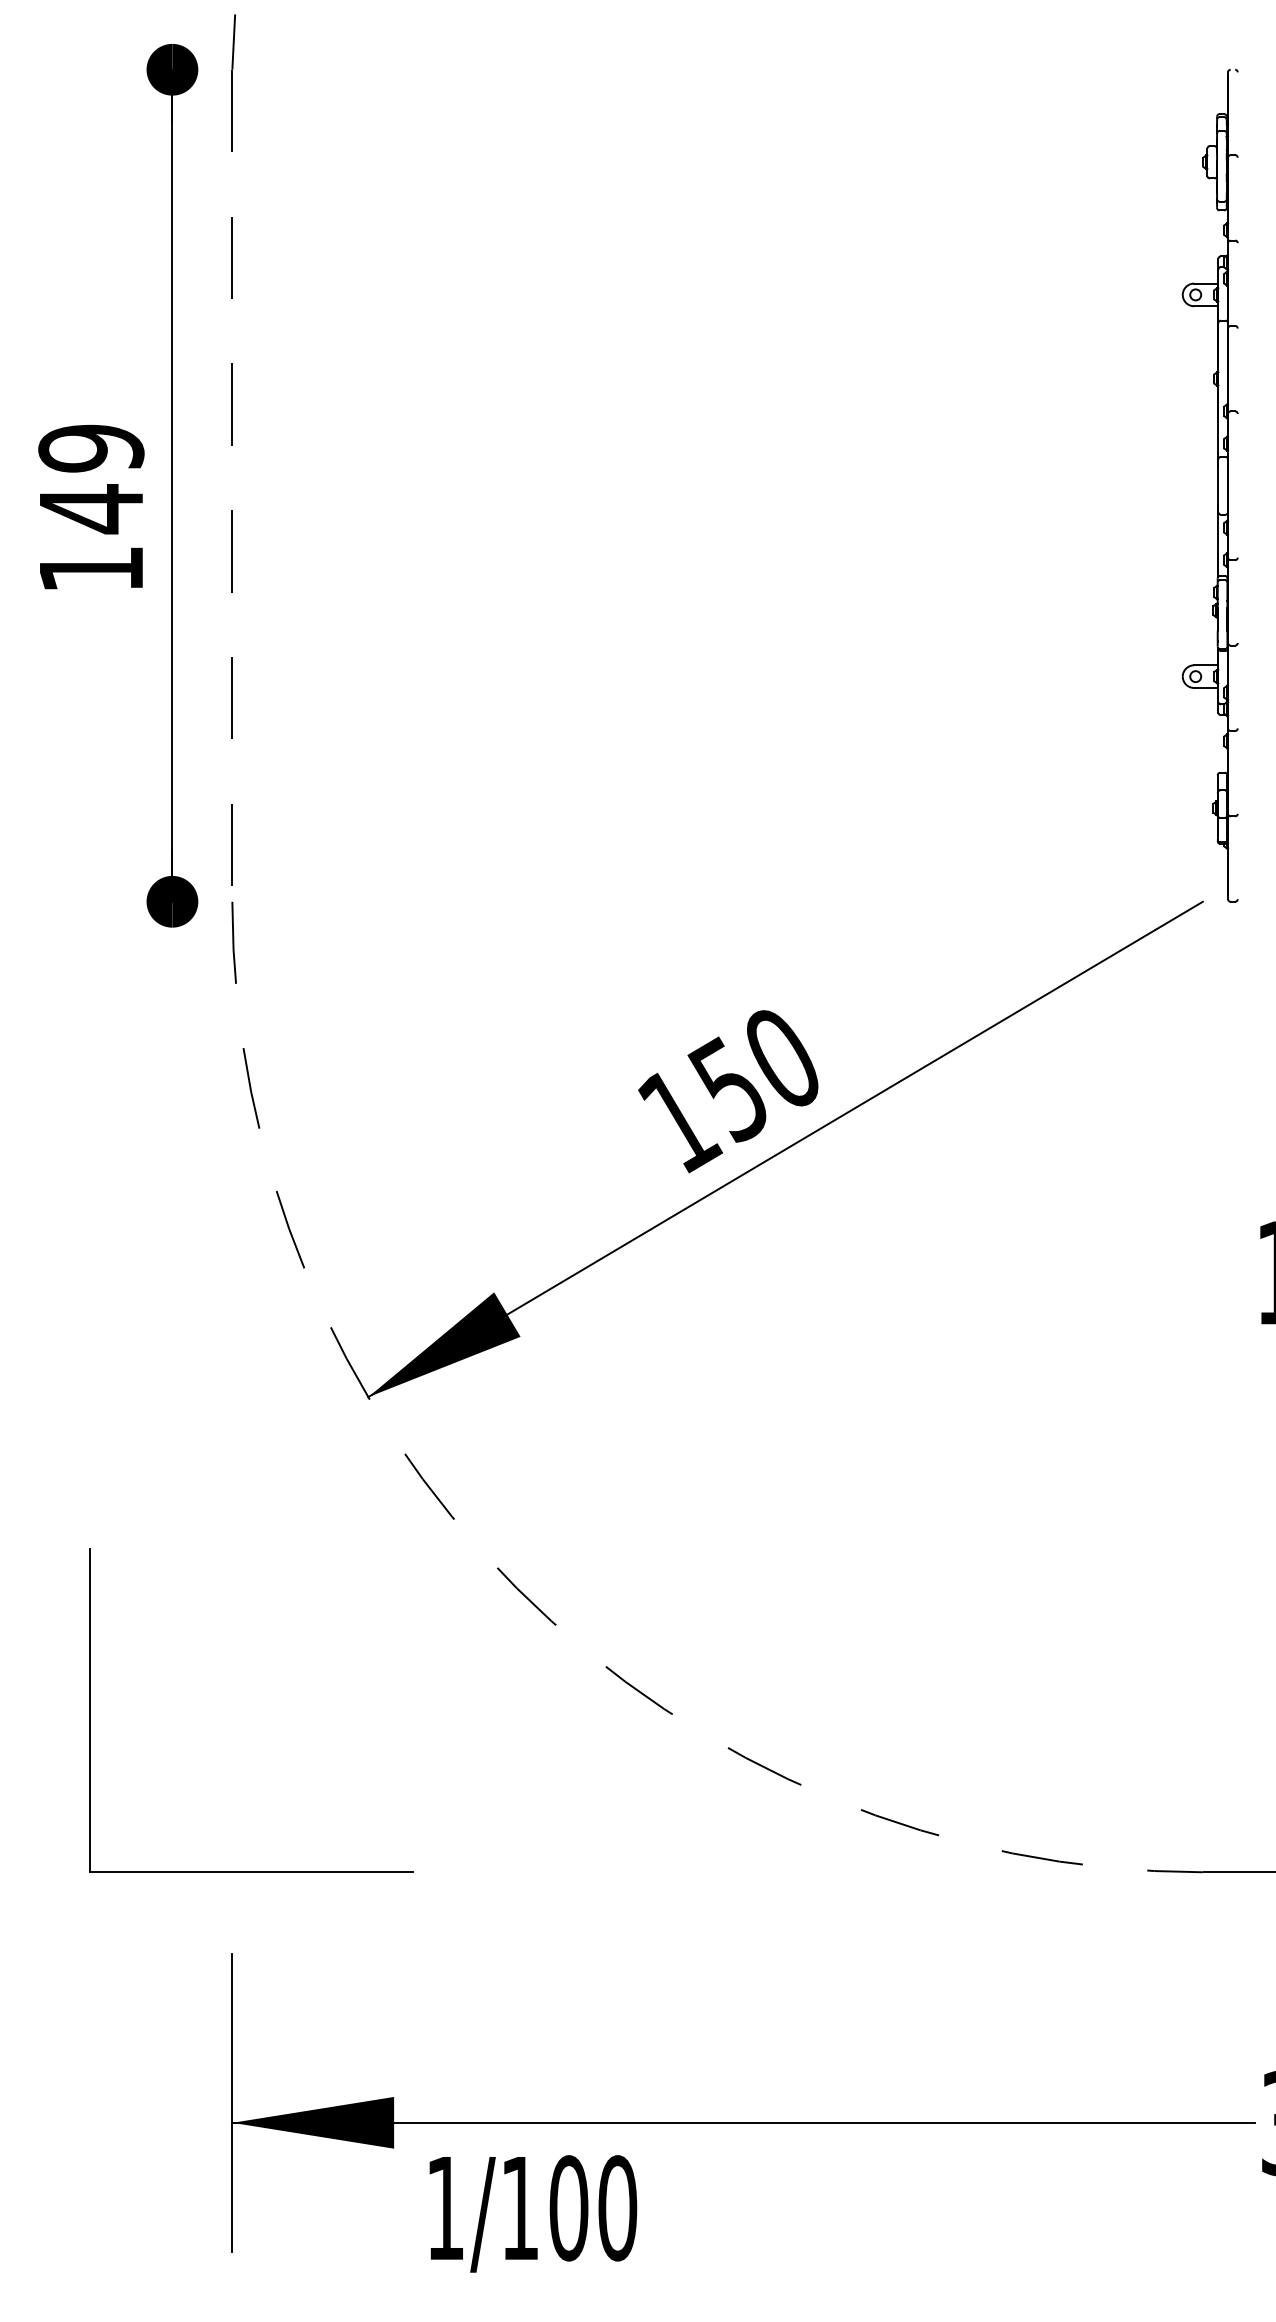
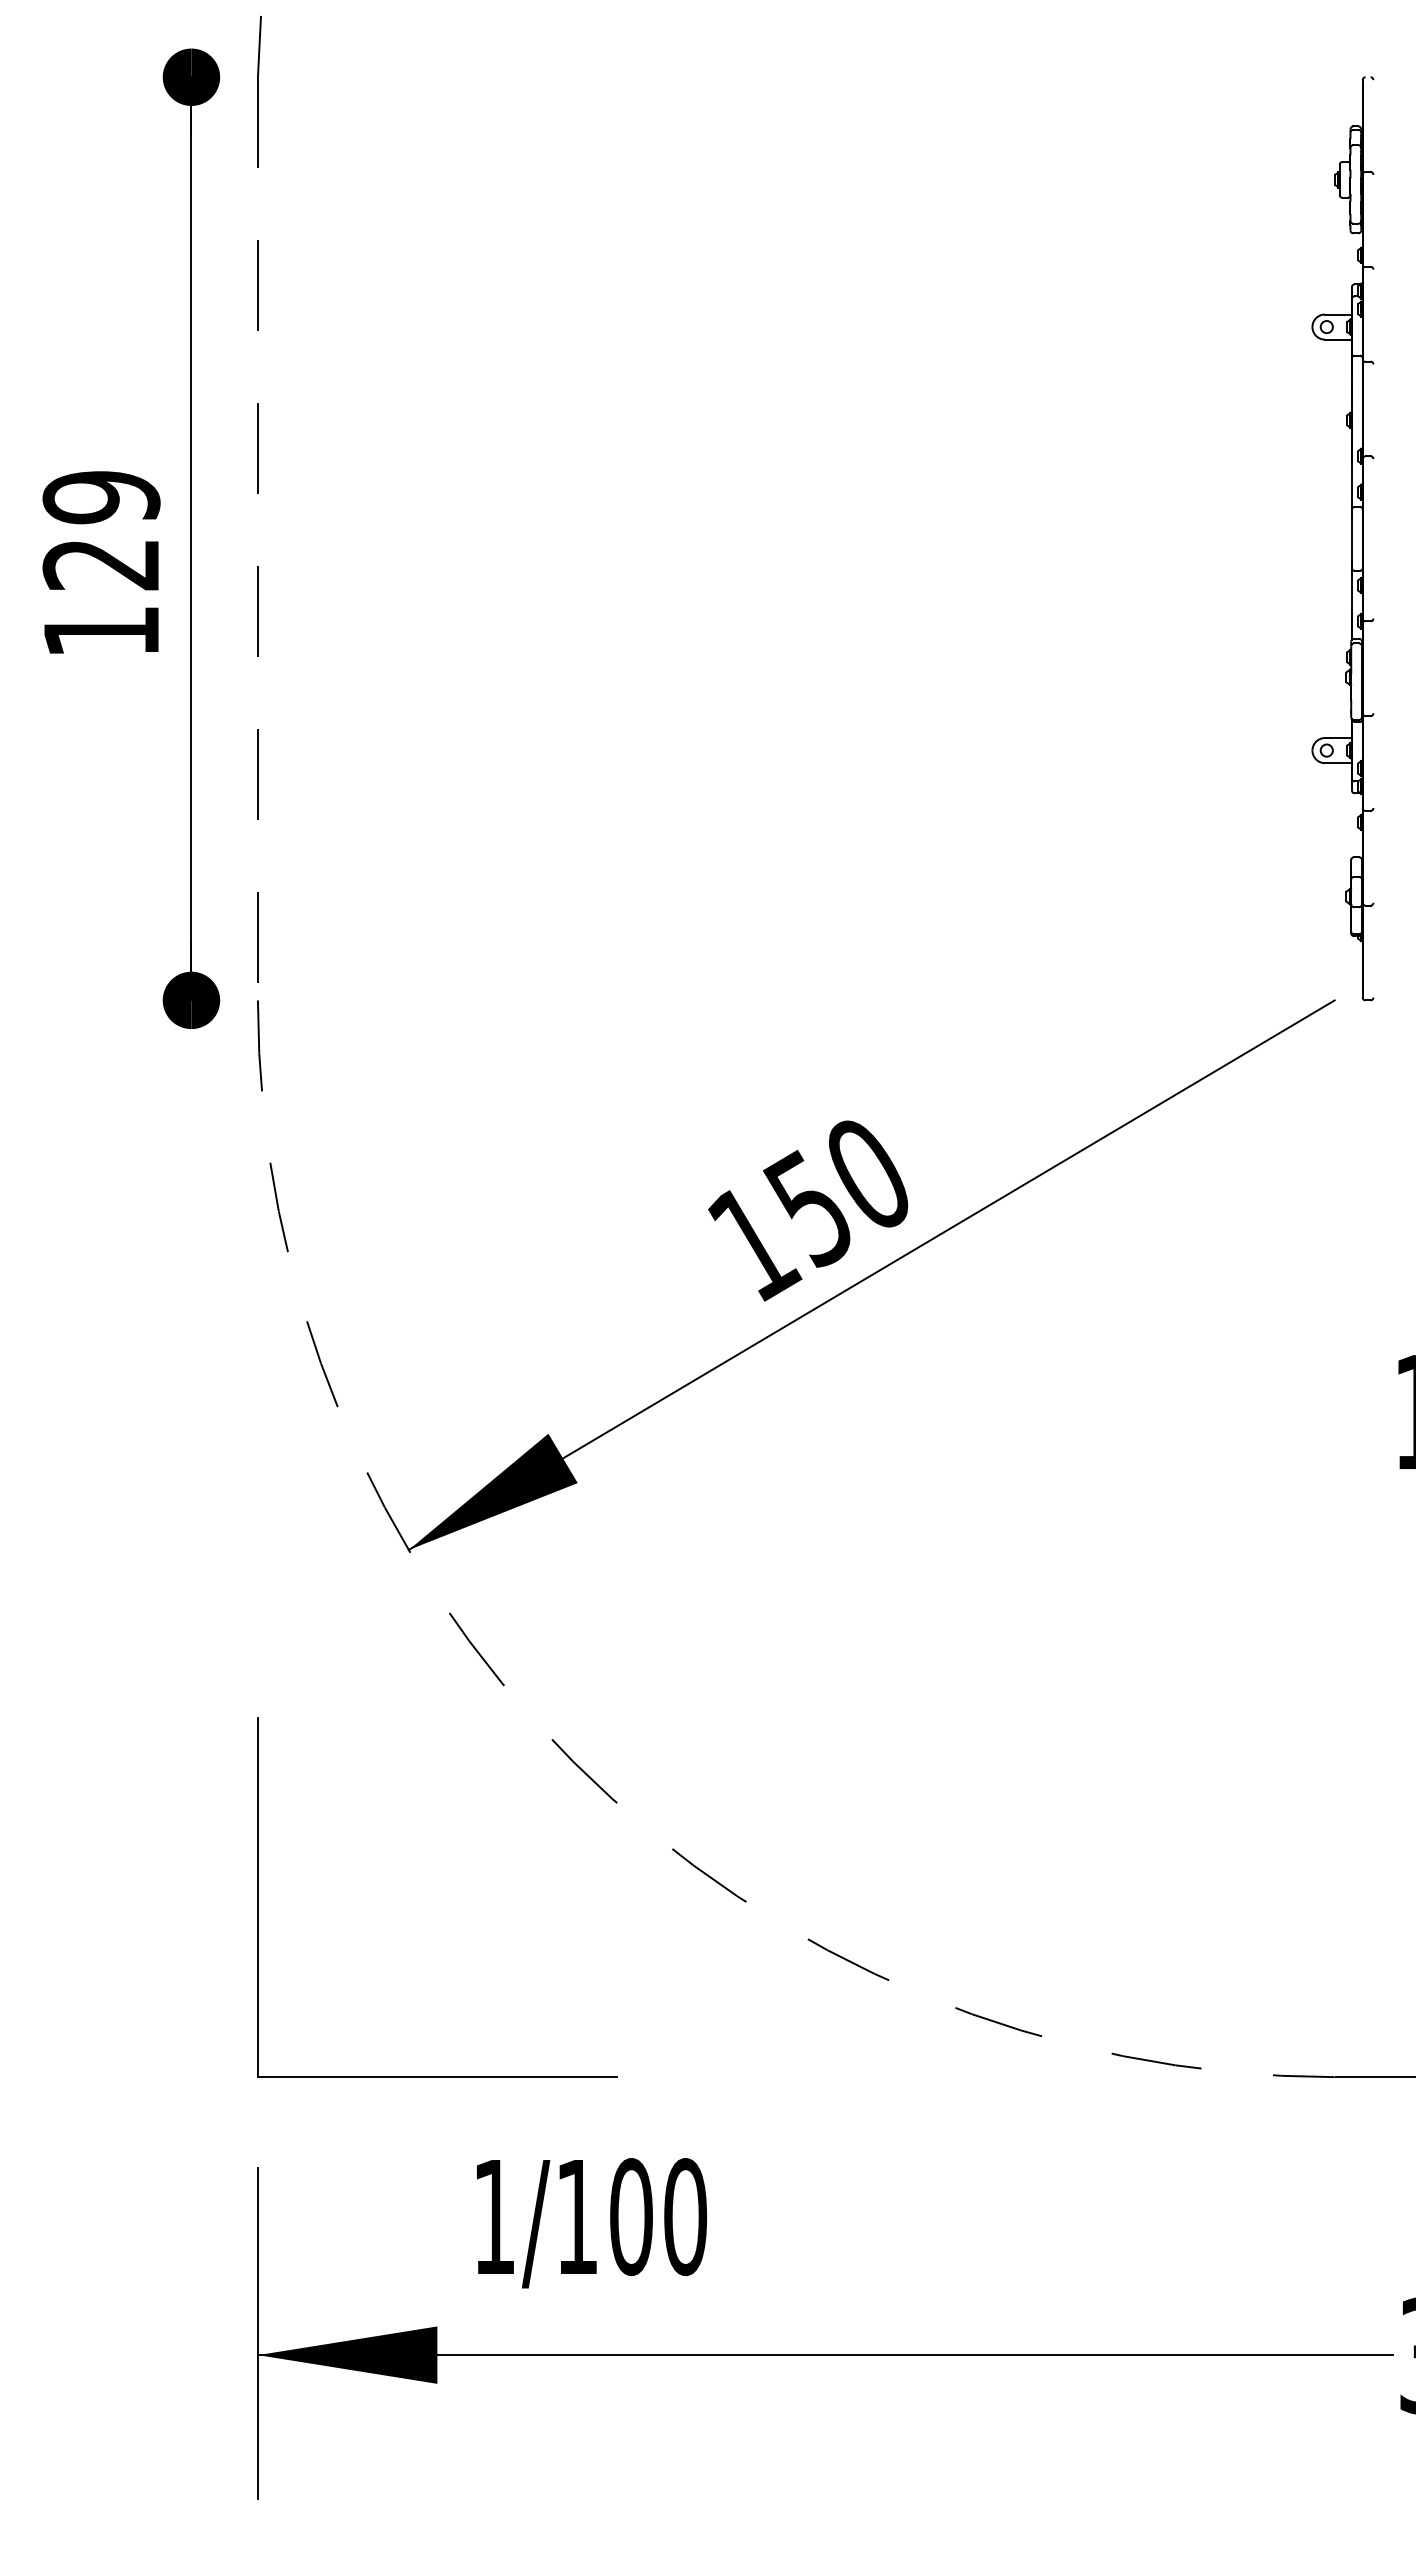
text: (90, 508) -> (100, 564), 149 -> 129
part: (90, 1710) -> (258, 1897), moved
text: (532, 2214) -> (591, 2223), moved

